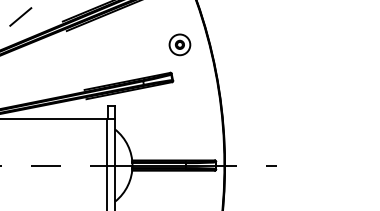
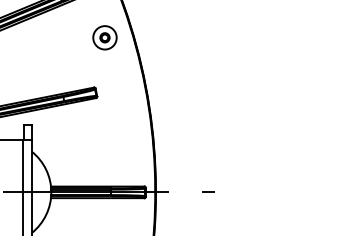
part: (179, 44) -> (104, 37), moved

